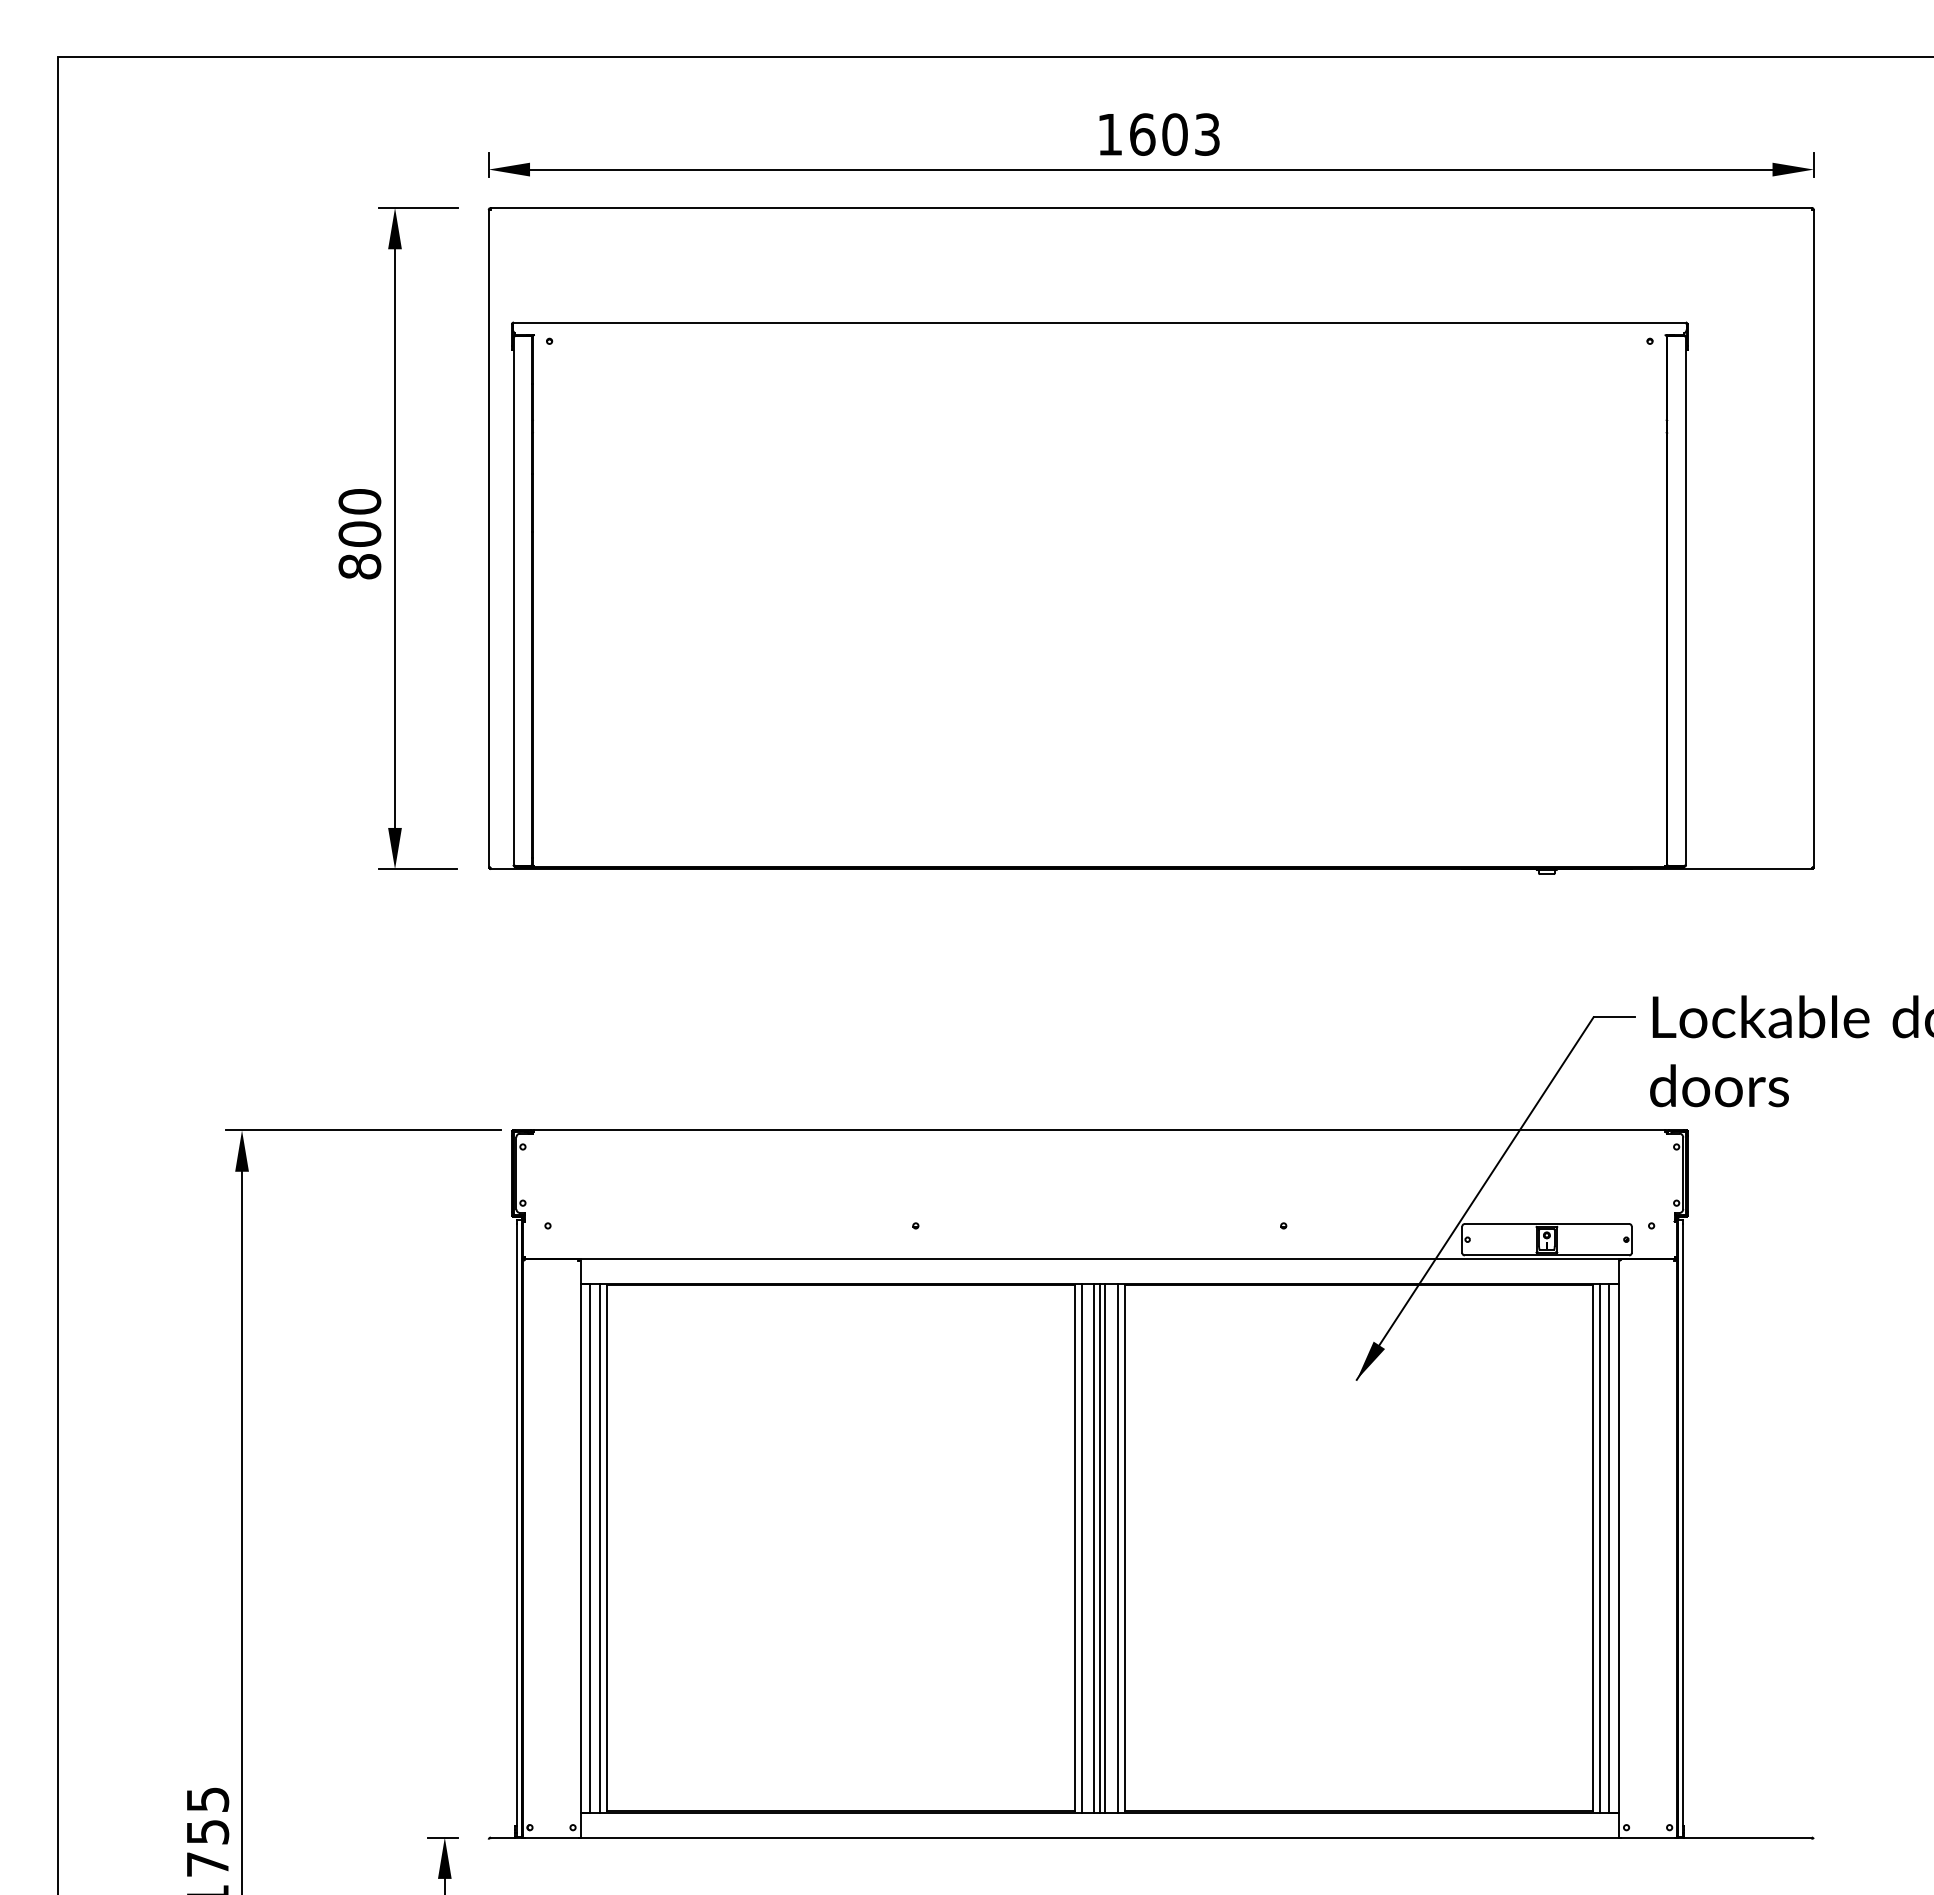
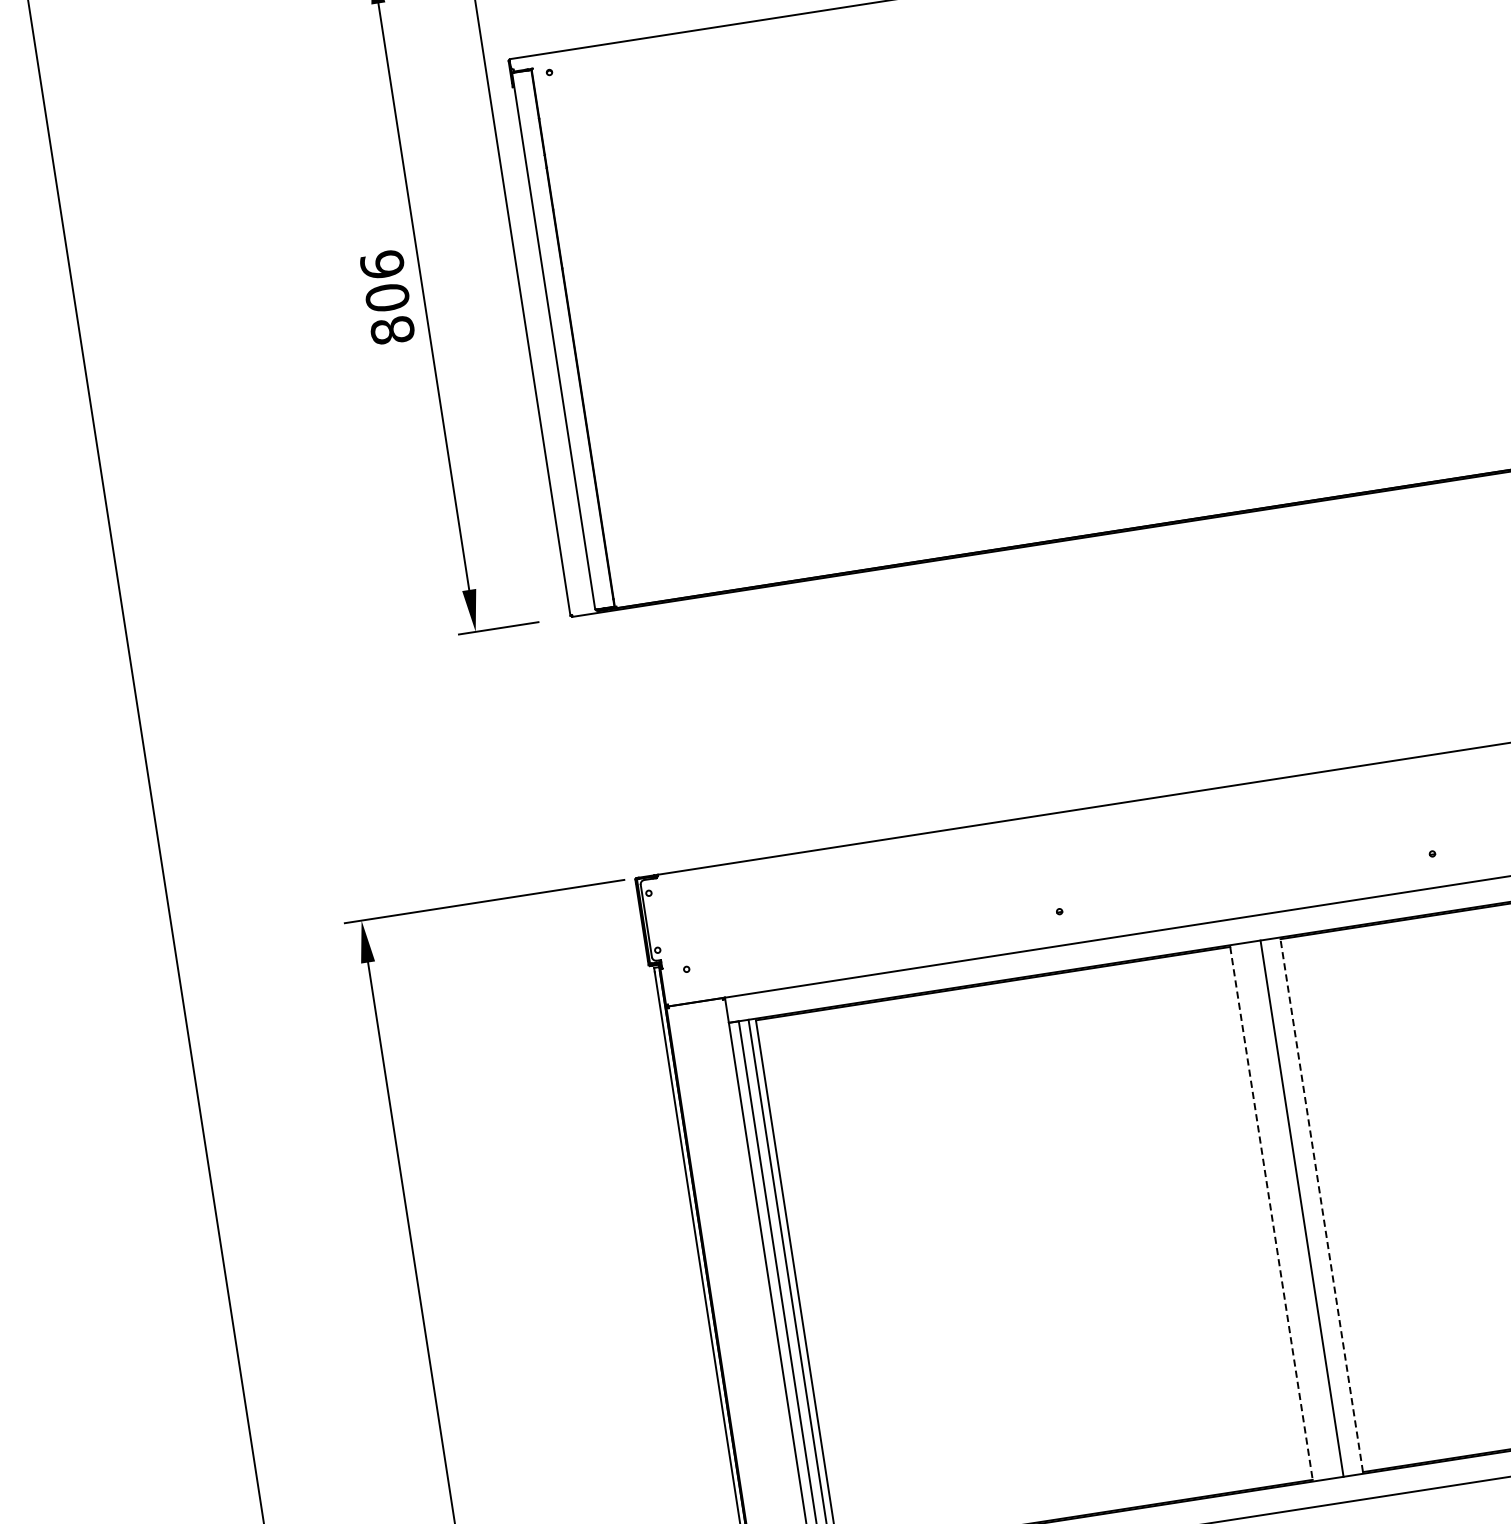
text: (359, 501) -> (381, 264), 800 -> 806
line: (1082, 1547) -> (1278, 1211), removed
line: (1094, 1547) -> (1291, 1209), removed
line: (1099, 1547) -> (1296, 1208), removed
line: (1117, 1547) -> (1314, 1205), removed
line: (1075, 1548) -> (1272, 1213), solid -> dashed
line: (1124, 1548) -> (1321, 1205), solid -> dashed

